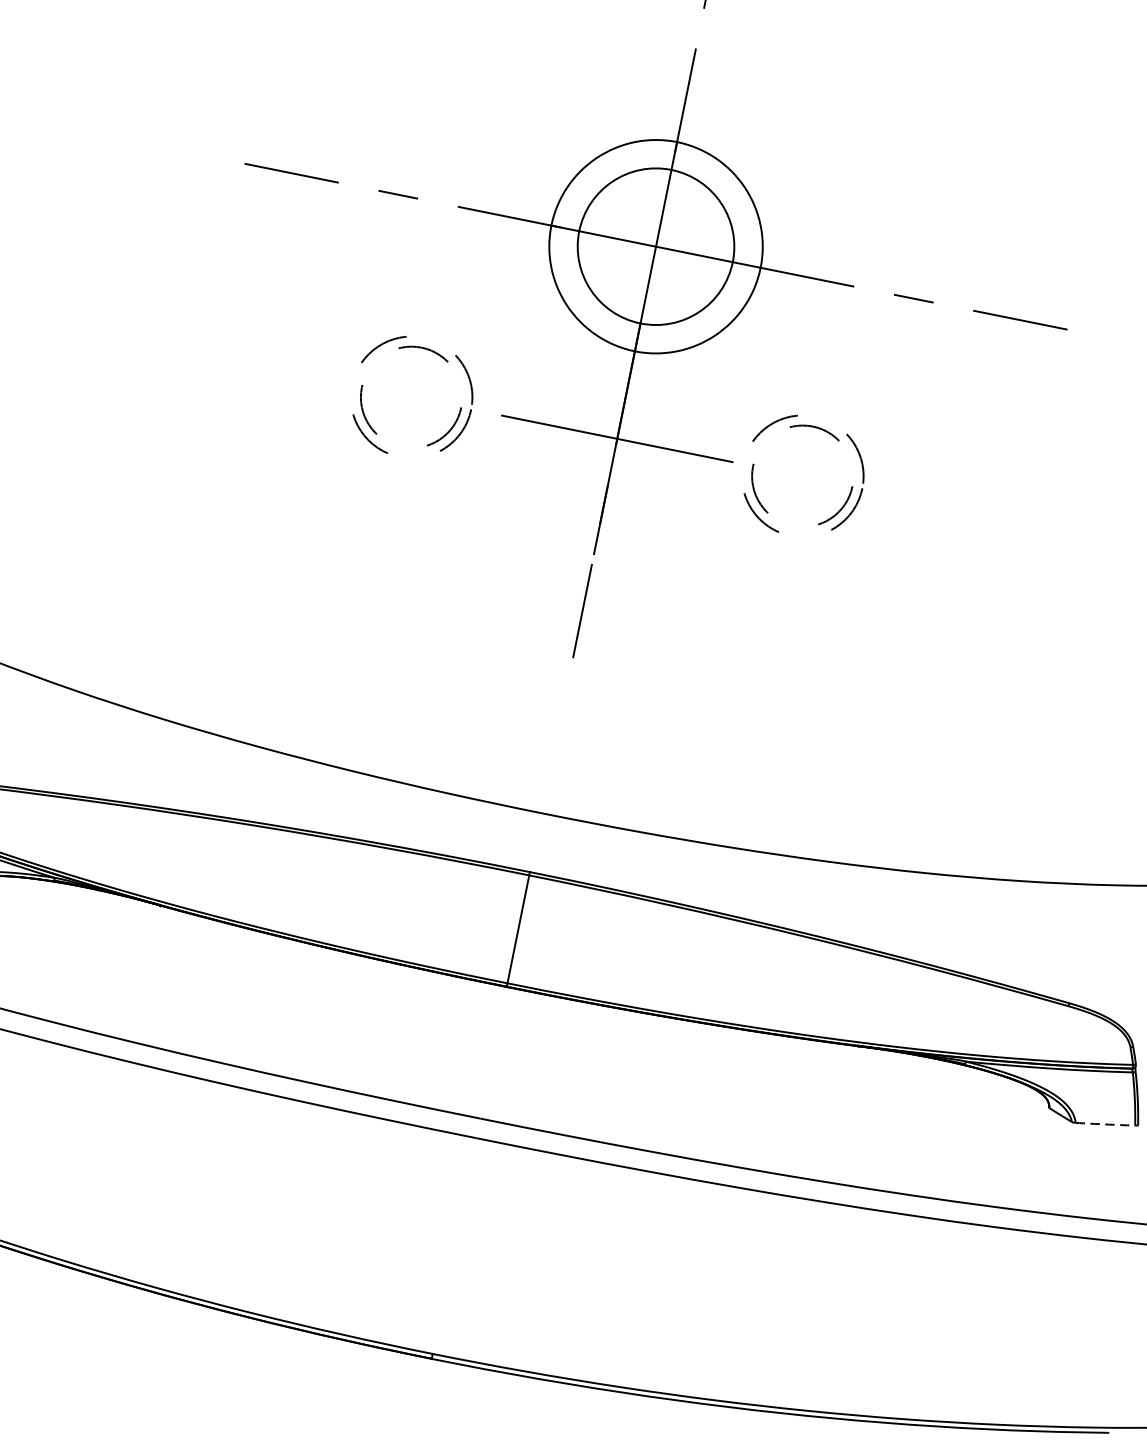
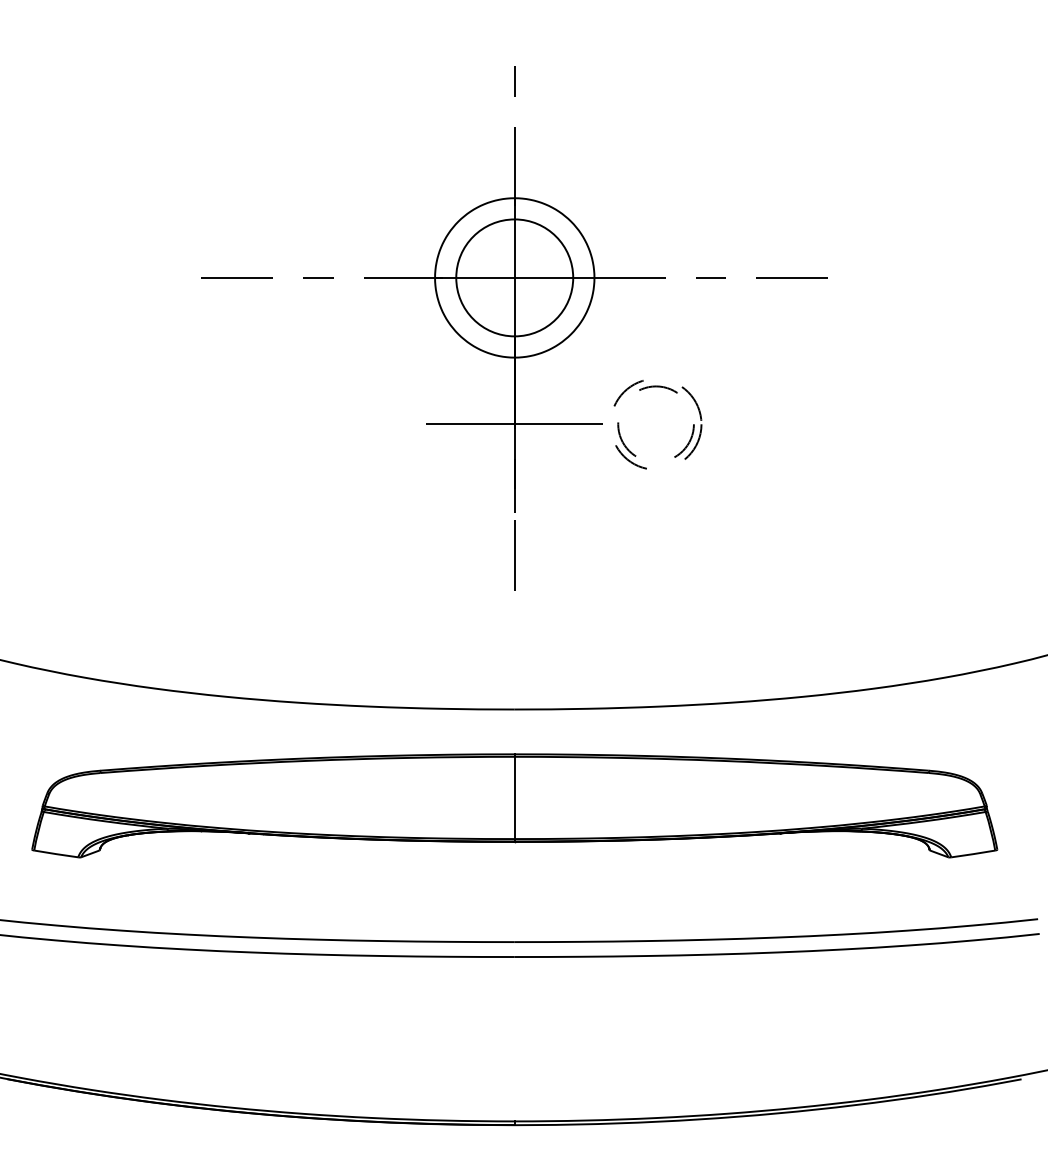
part: (458, 411) -> (394, 427), removed
arc: (1105, 1125) -> (973, 854), dashed -> solid

